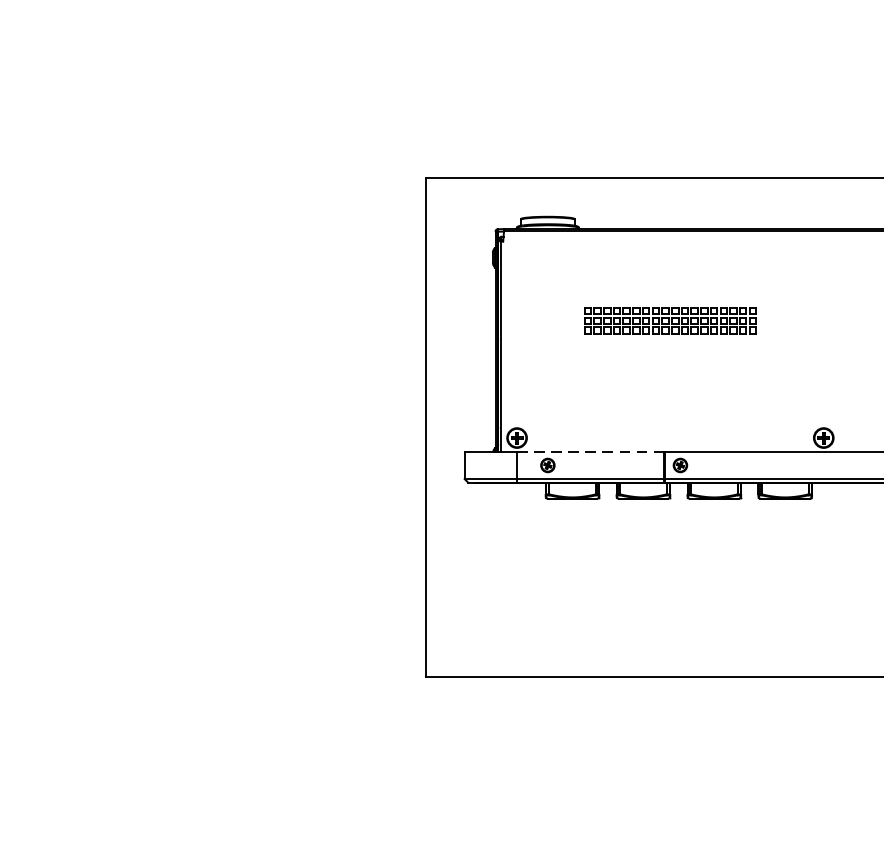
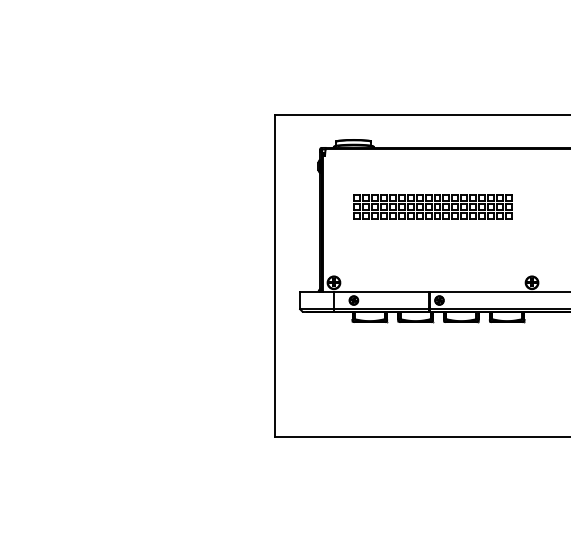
part: (669, 319) -> (432, 206), size x1.43
line: (590, 451) -> (381, 291), dashed -> solid

